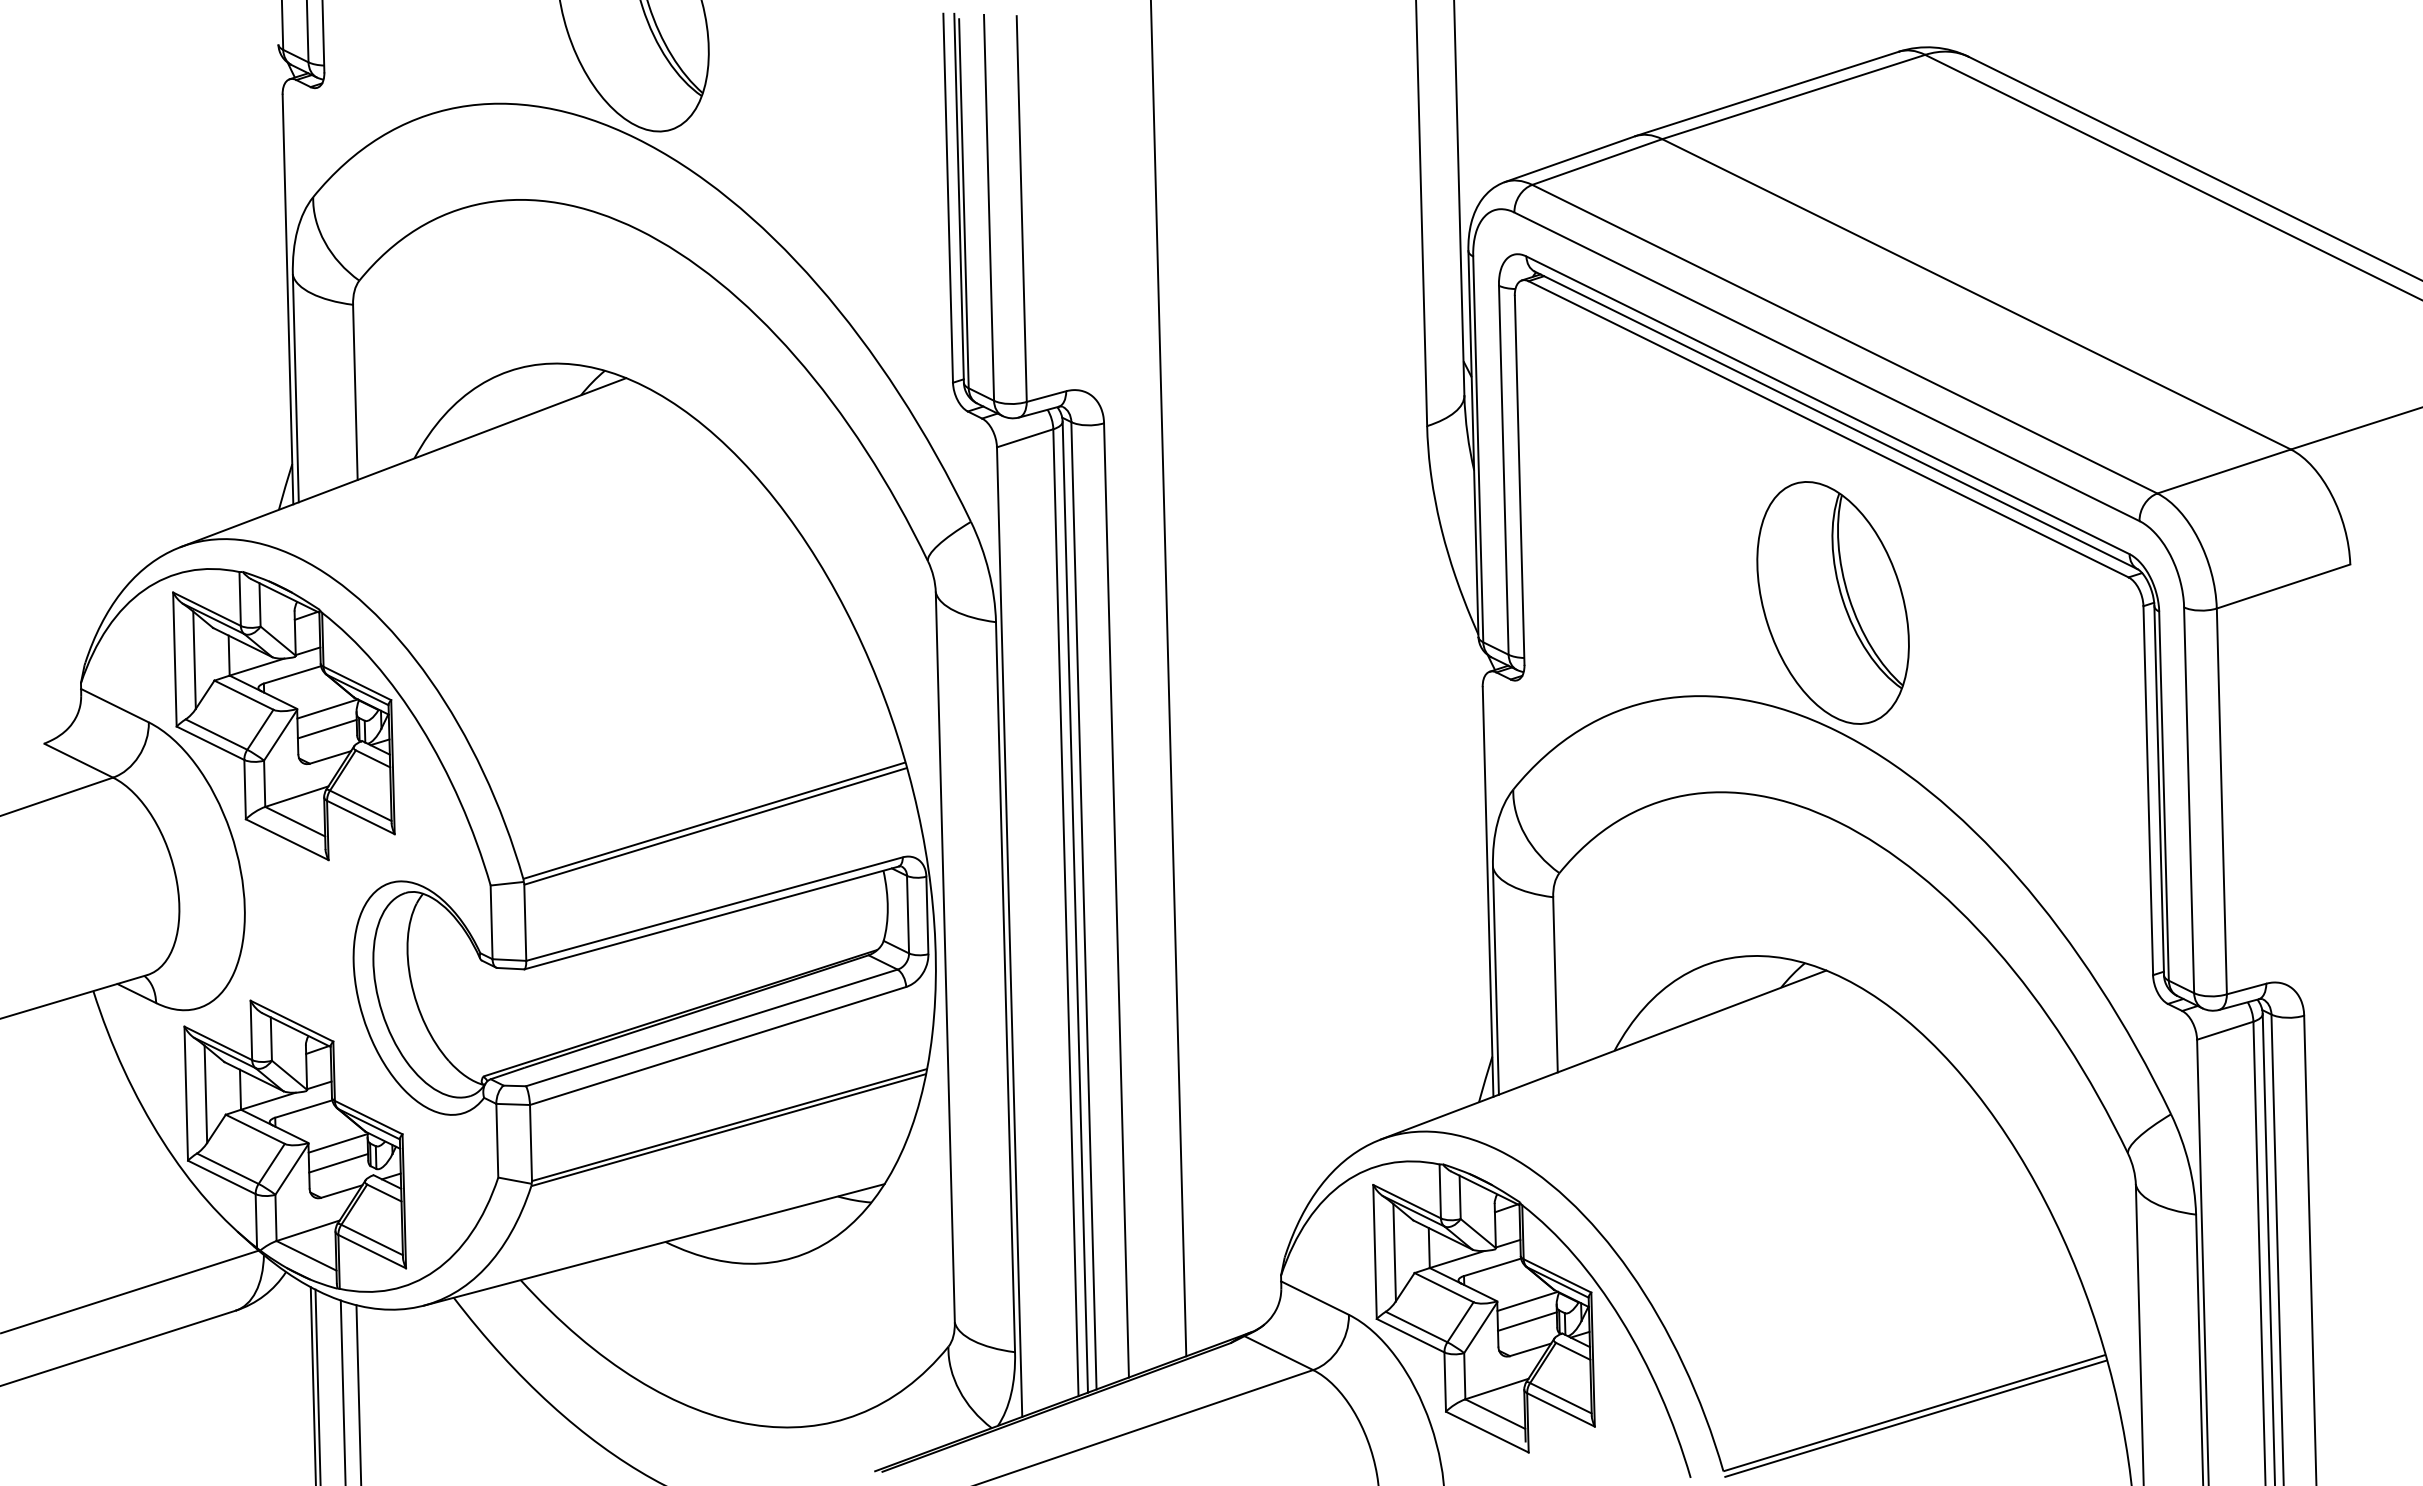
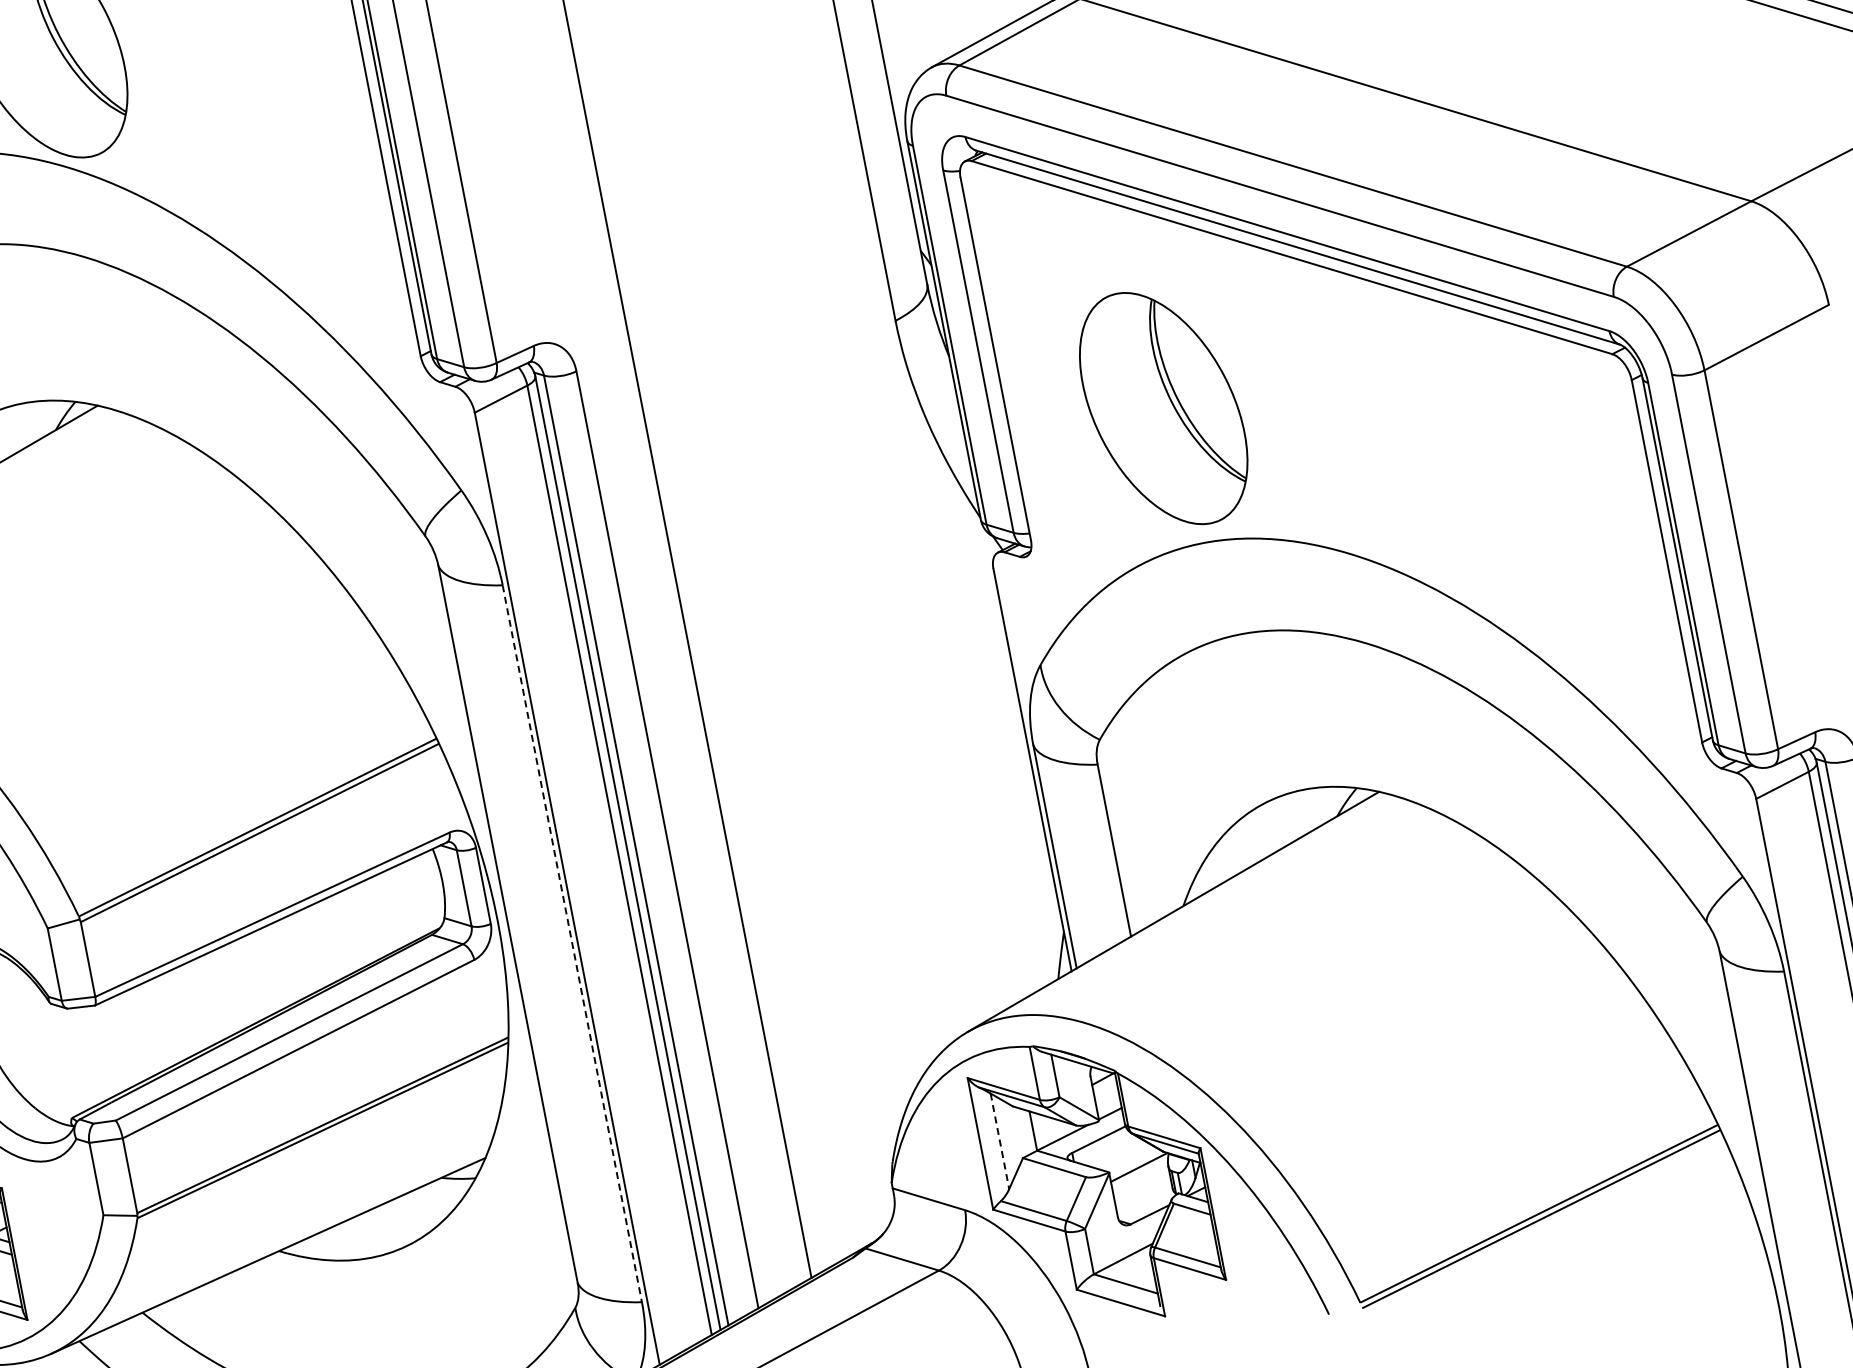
part: (1832, 602) -> (1163, 408), moved
line: (1005, 987) -> (572, 944), solid -> dashed
line: (1394, 1252) -> (999, 1141), solid -> dashed
line: (1527, 1321) -> (1142, 1187), removed

